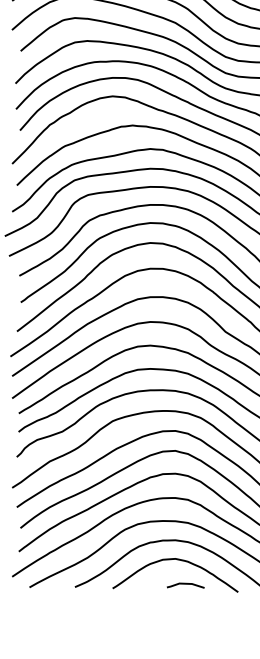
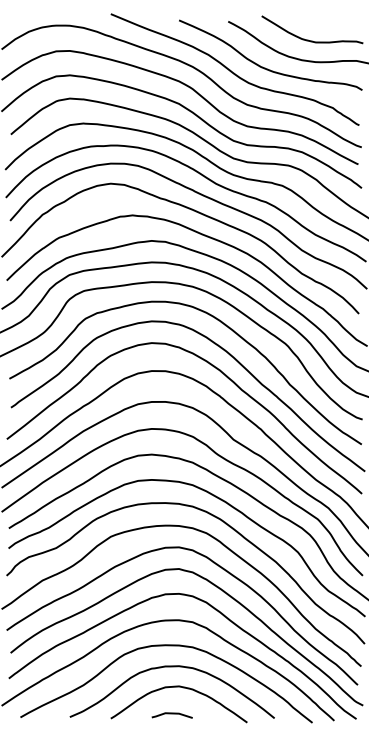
line: (185, 584) -> (171, 714), moved

